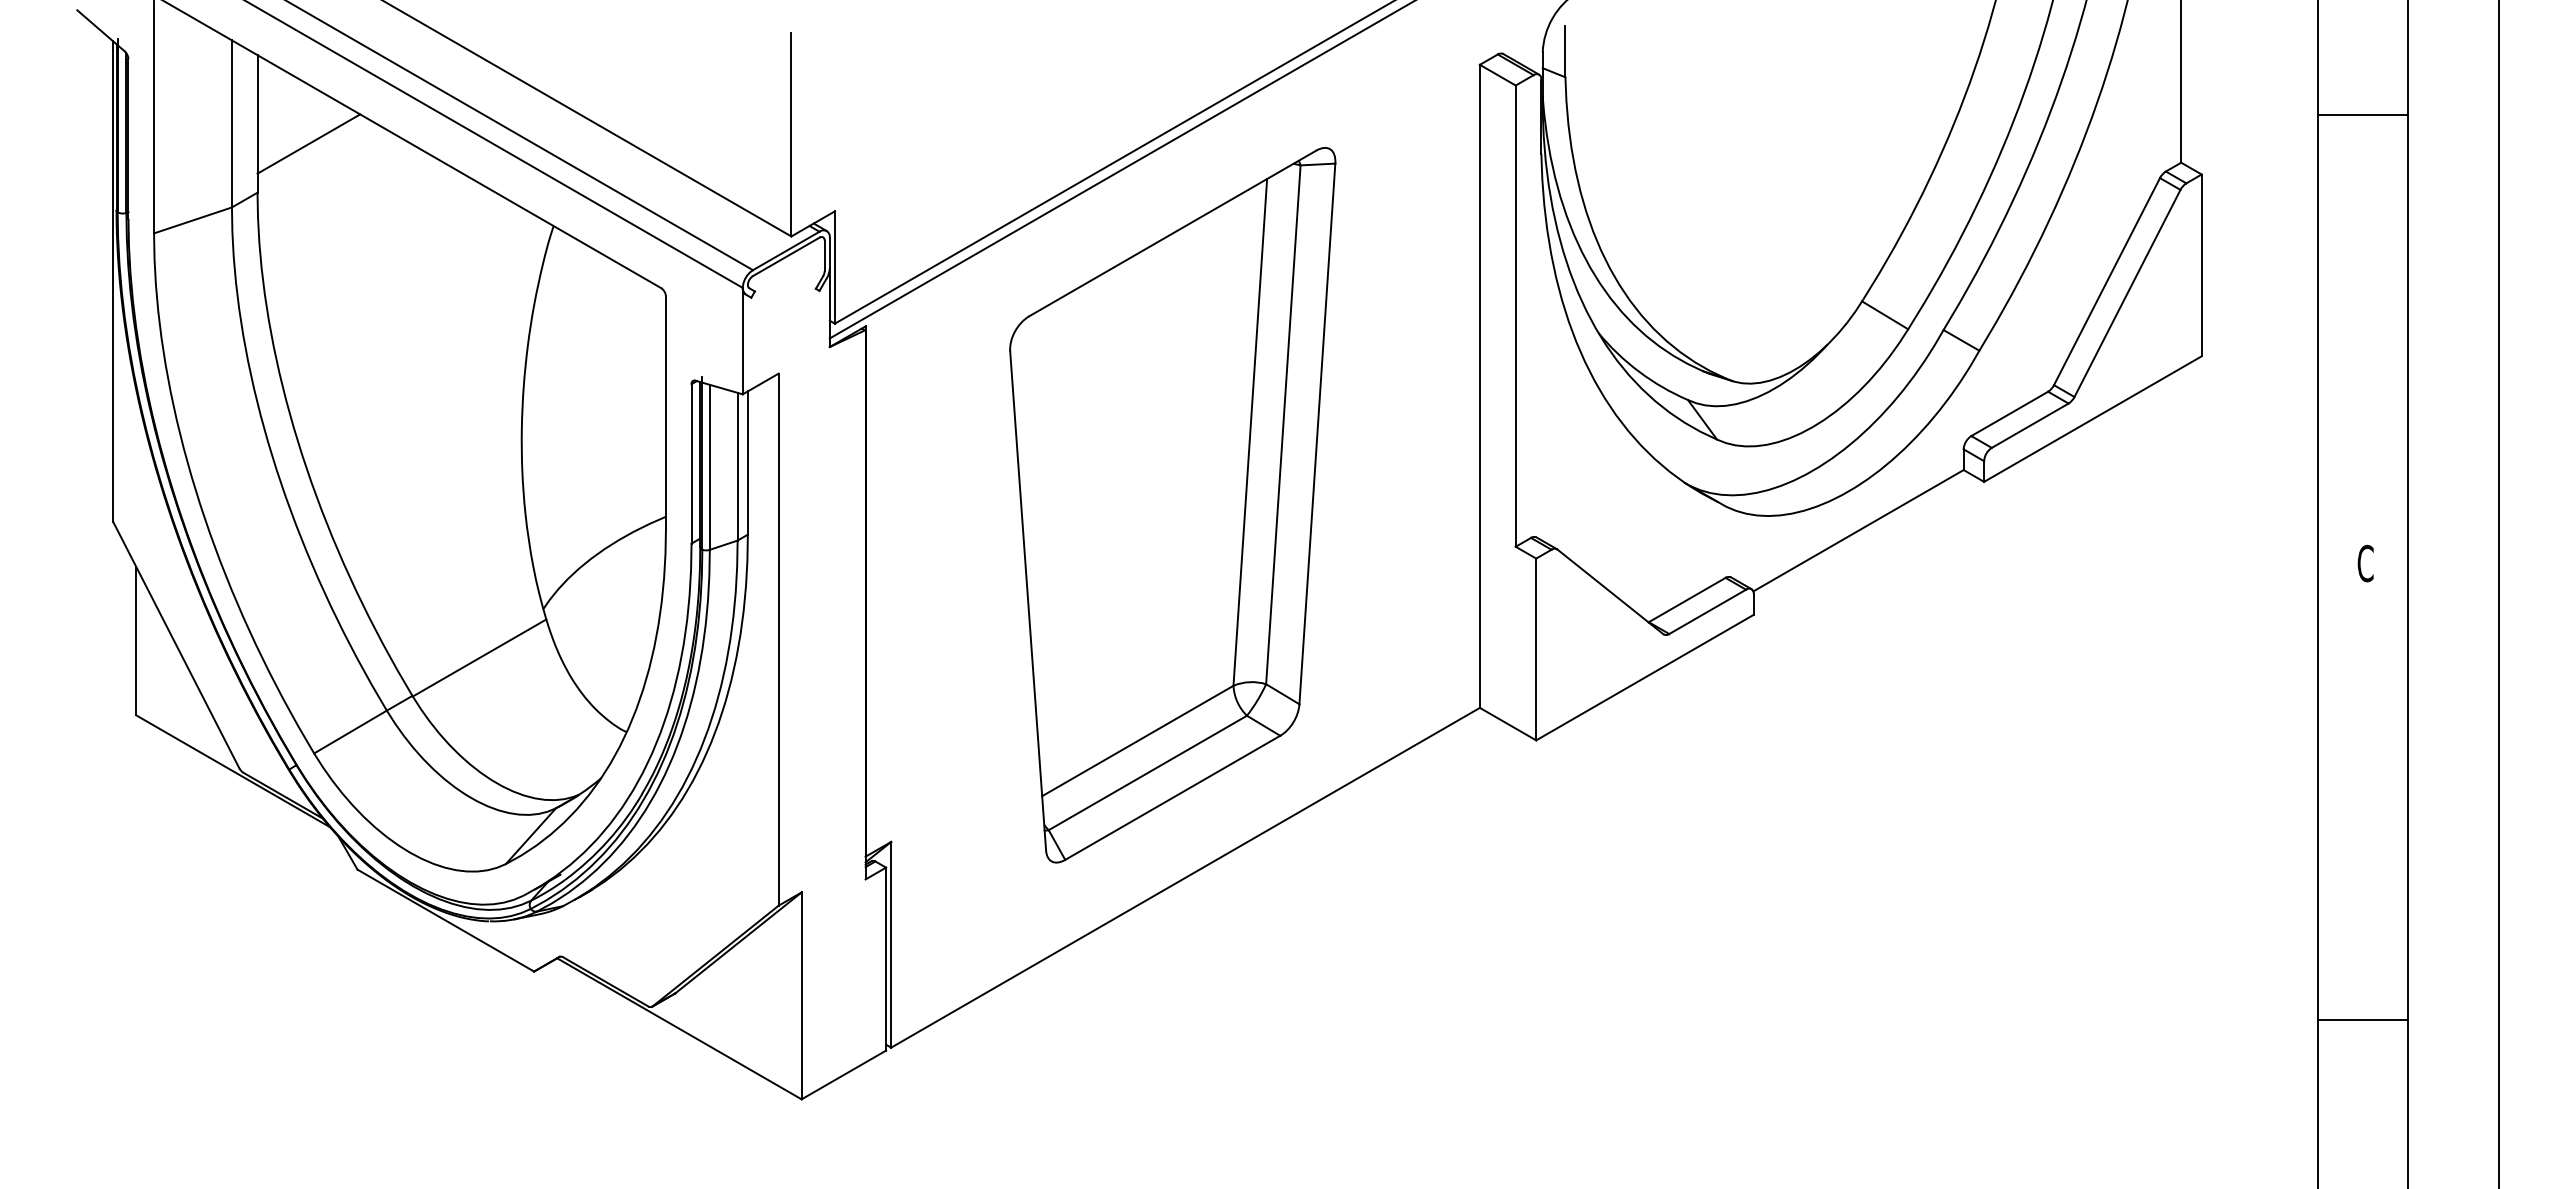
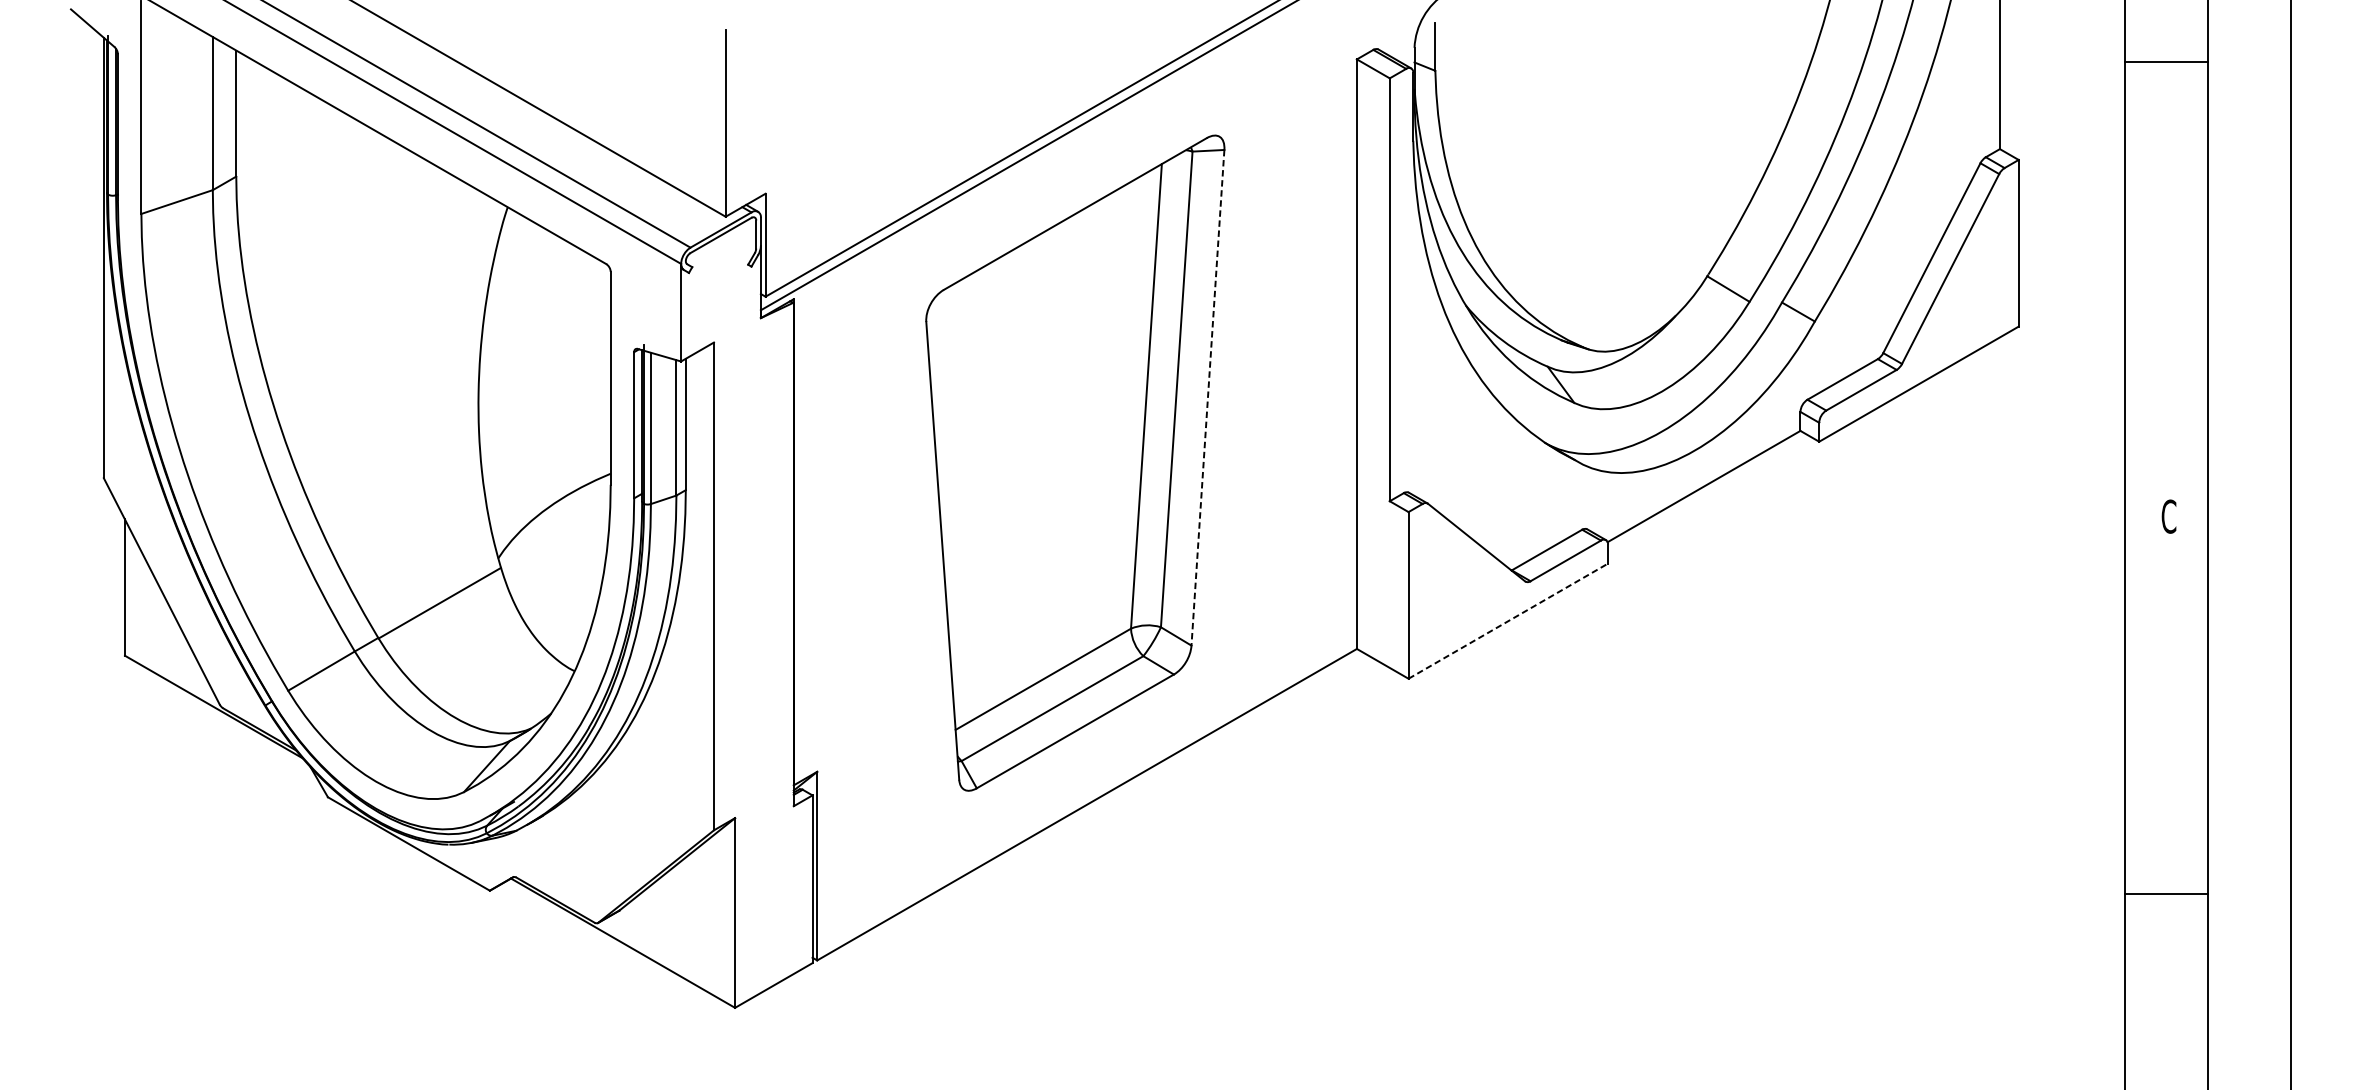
line: (2362, 115) -> (2166, 61), moved
line: (308, 143) -> (282, 131), removed
line: (1317, 433) -> (1208, 397), solid -> dashed
line: (1645, 677) -> (1508, 621), solid -> dashed
line: (2362, 1020) -> (2166, 894), moved

